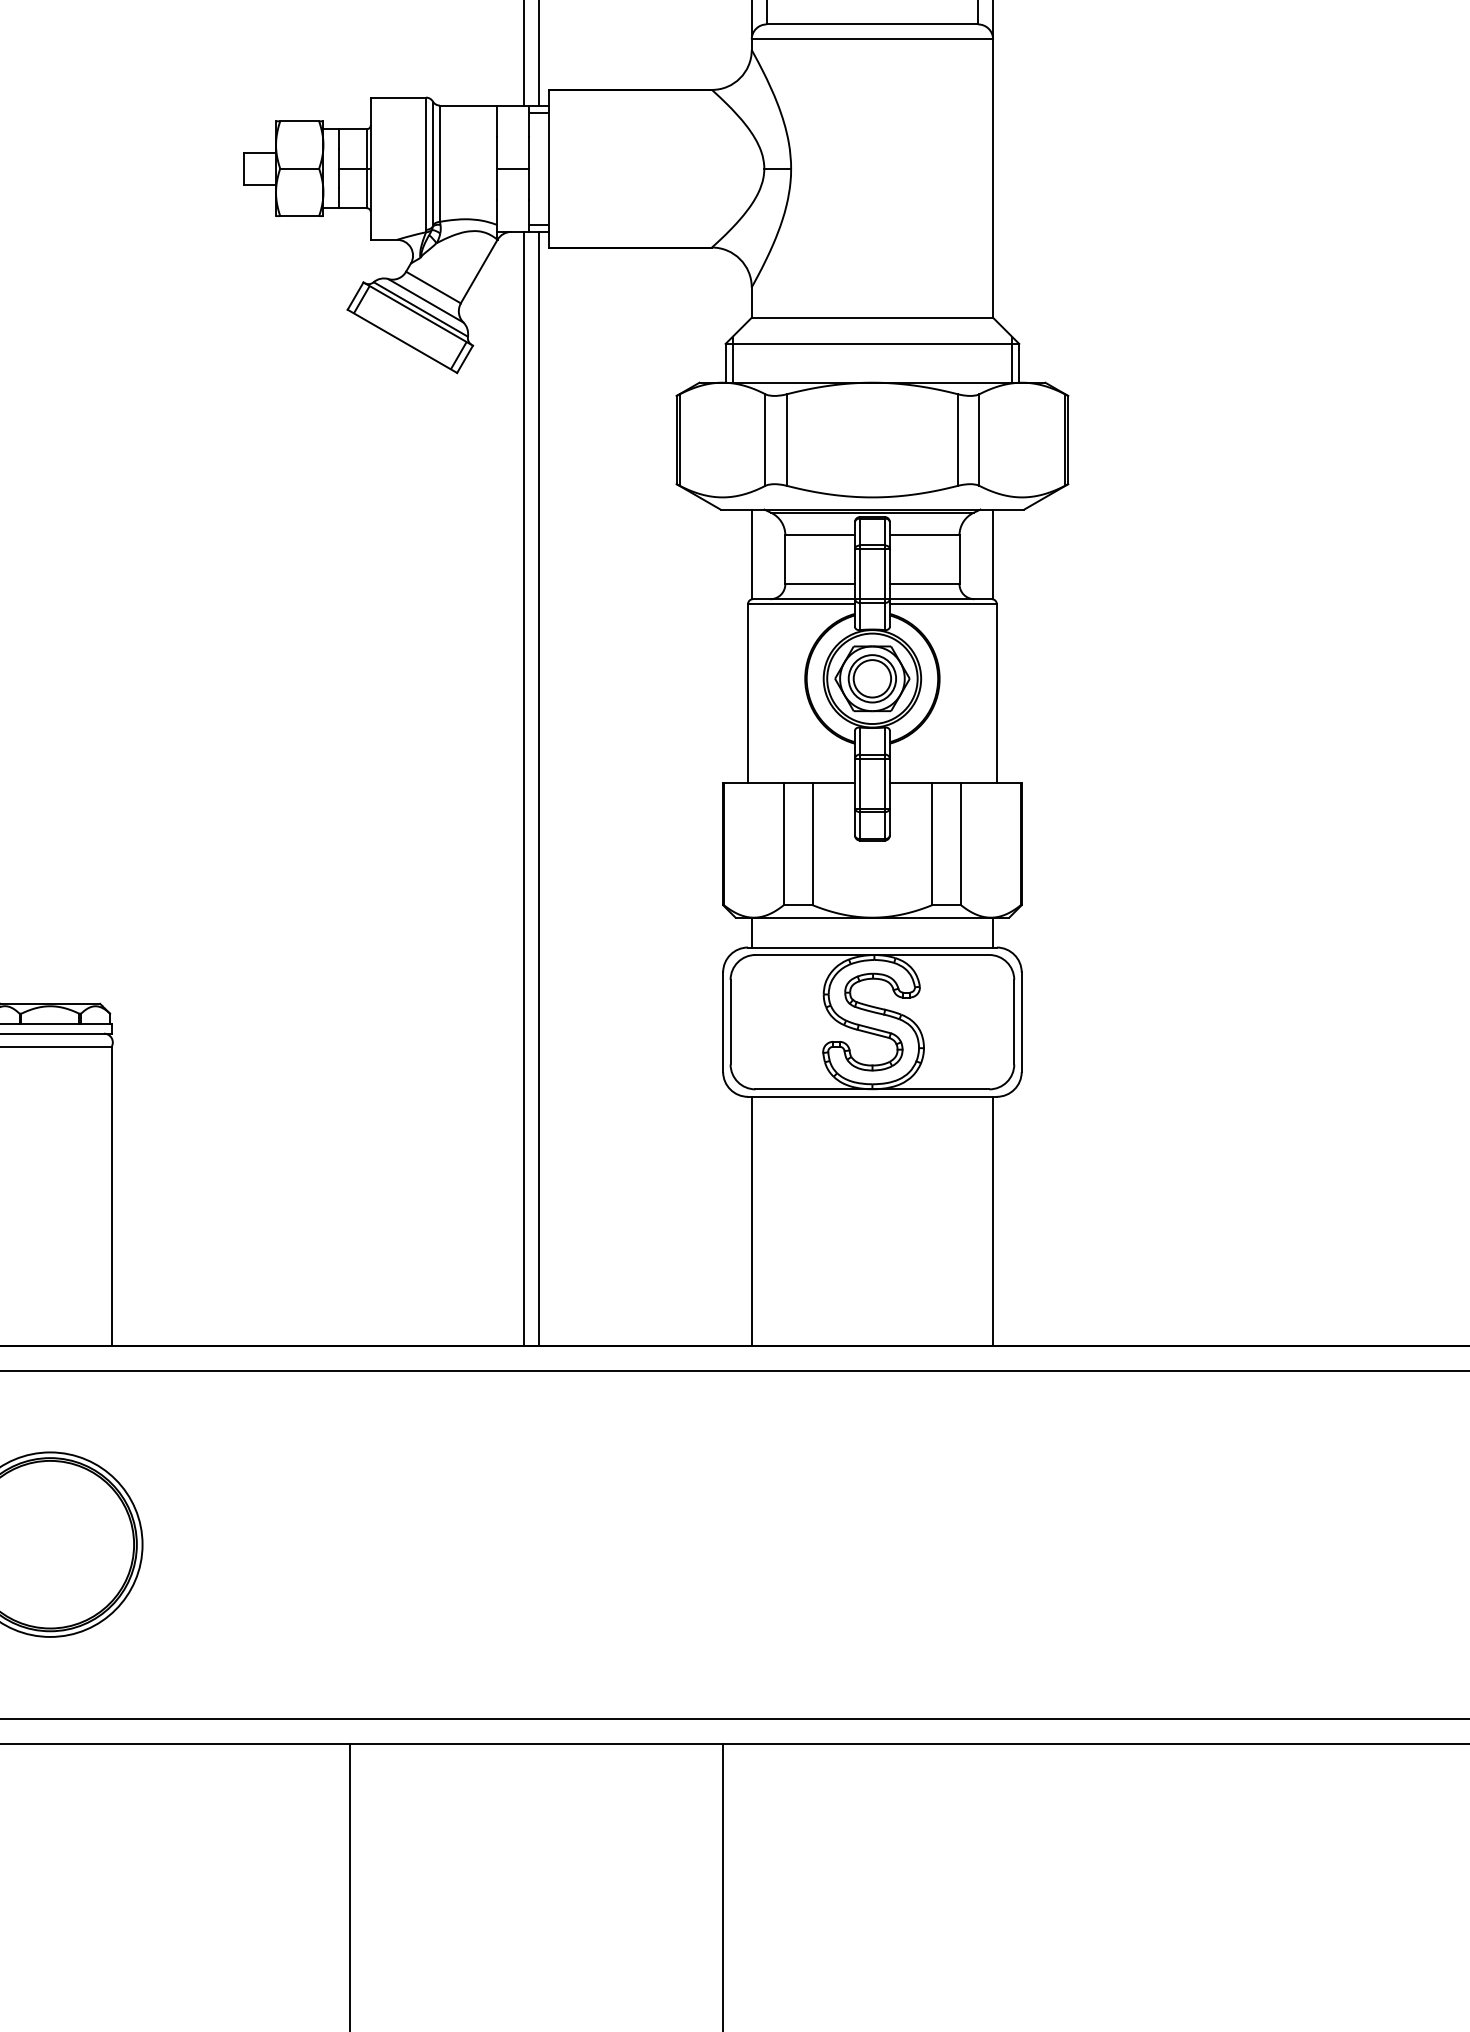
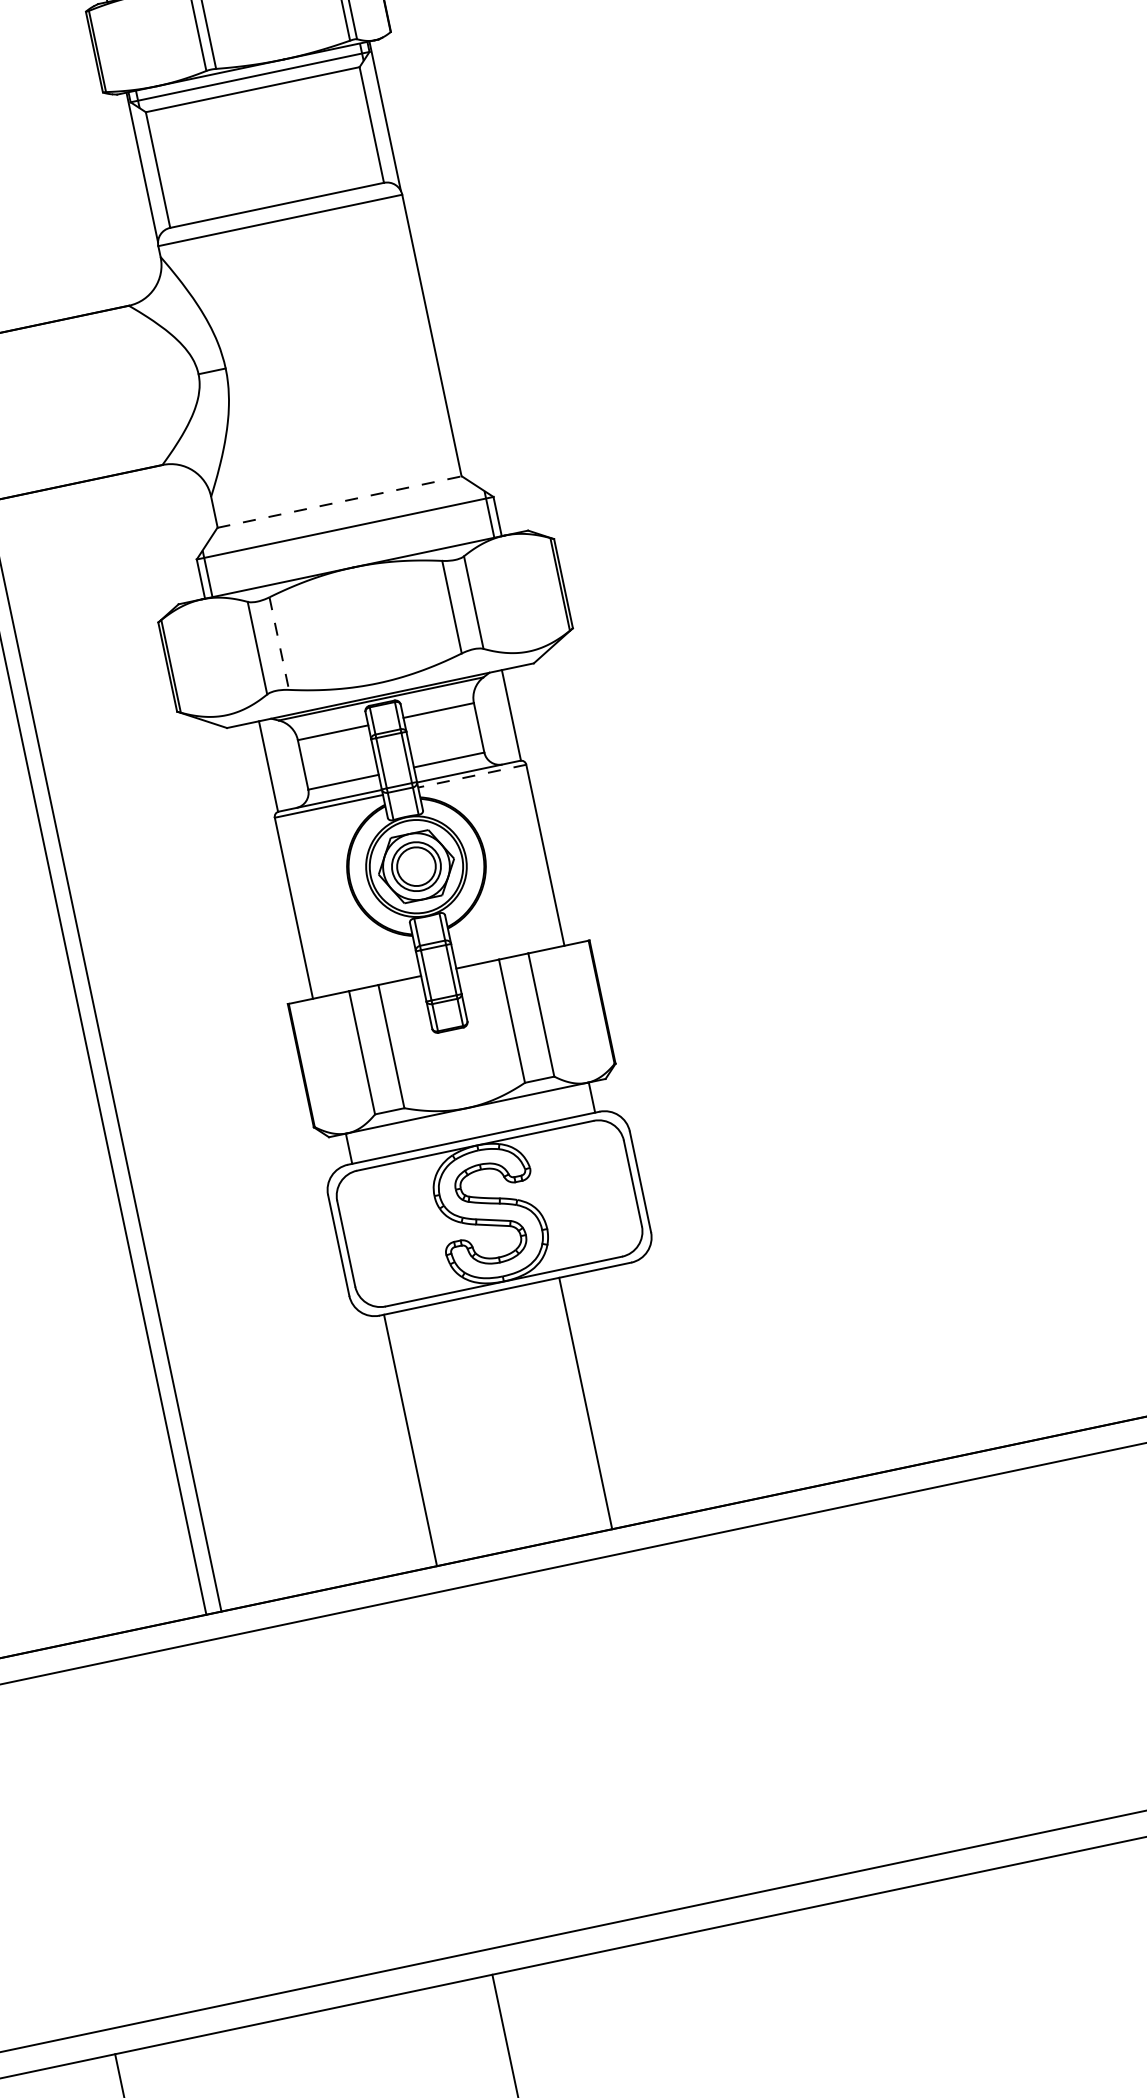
line: (872, 318) -> (339, 502), solid -> dashed
line: (786, 440) -> (278, 644), solid -> dashed
line: (942, 604) -> (471, 776), solid -> dashed
line: (992, 1220) -> (585, 1402), moved

